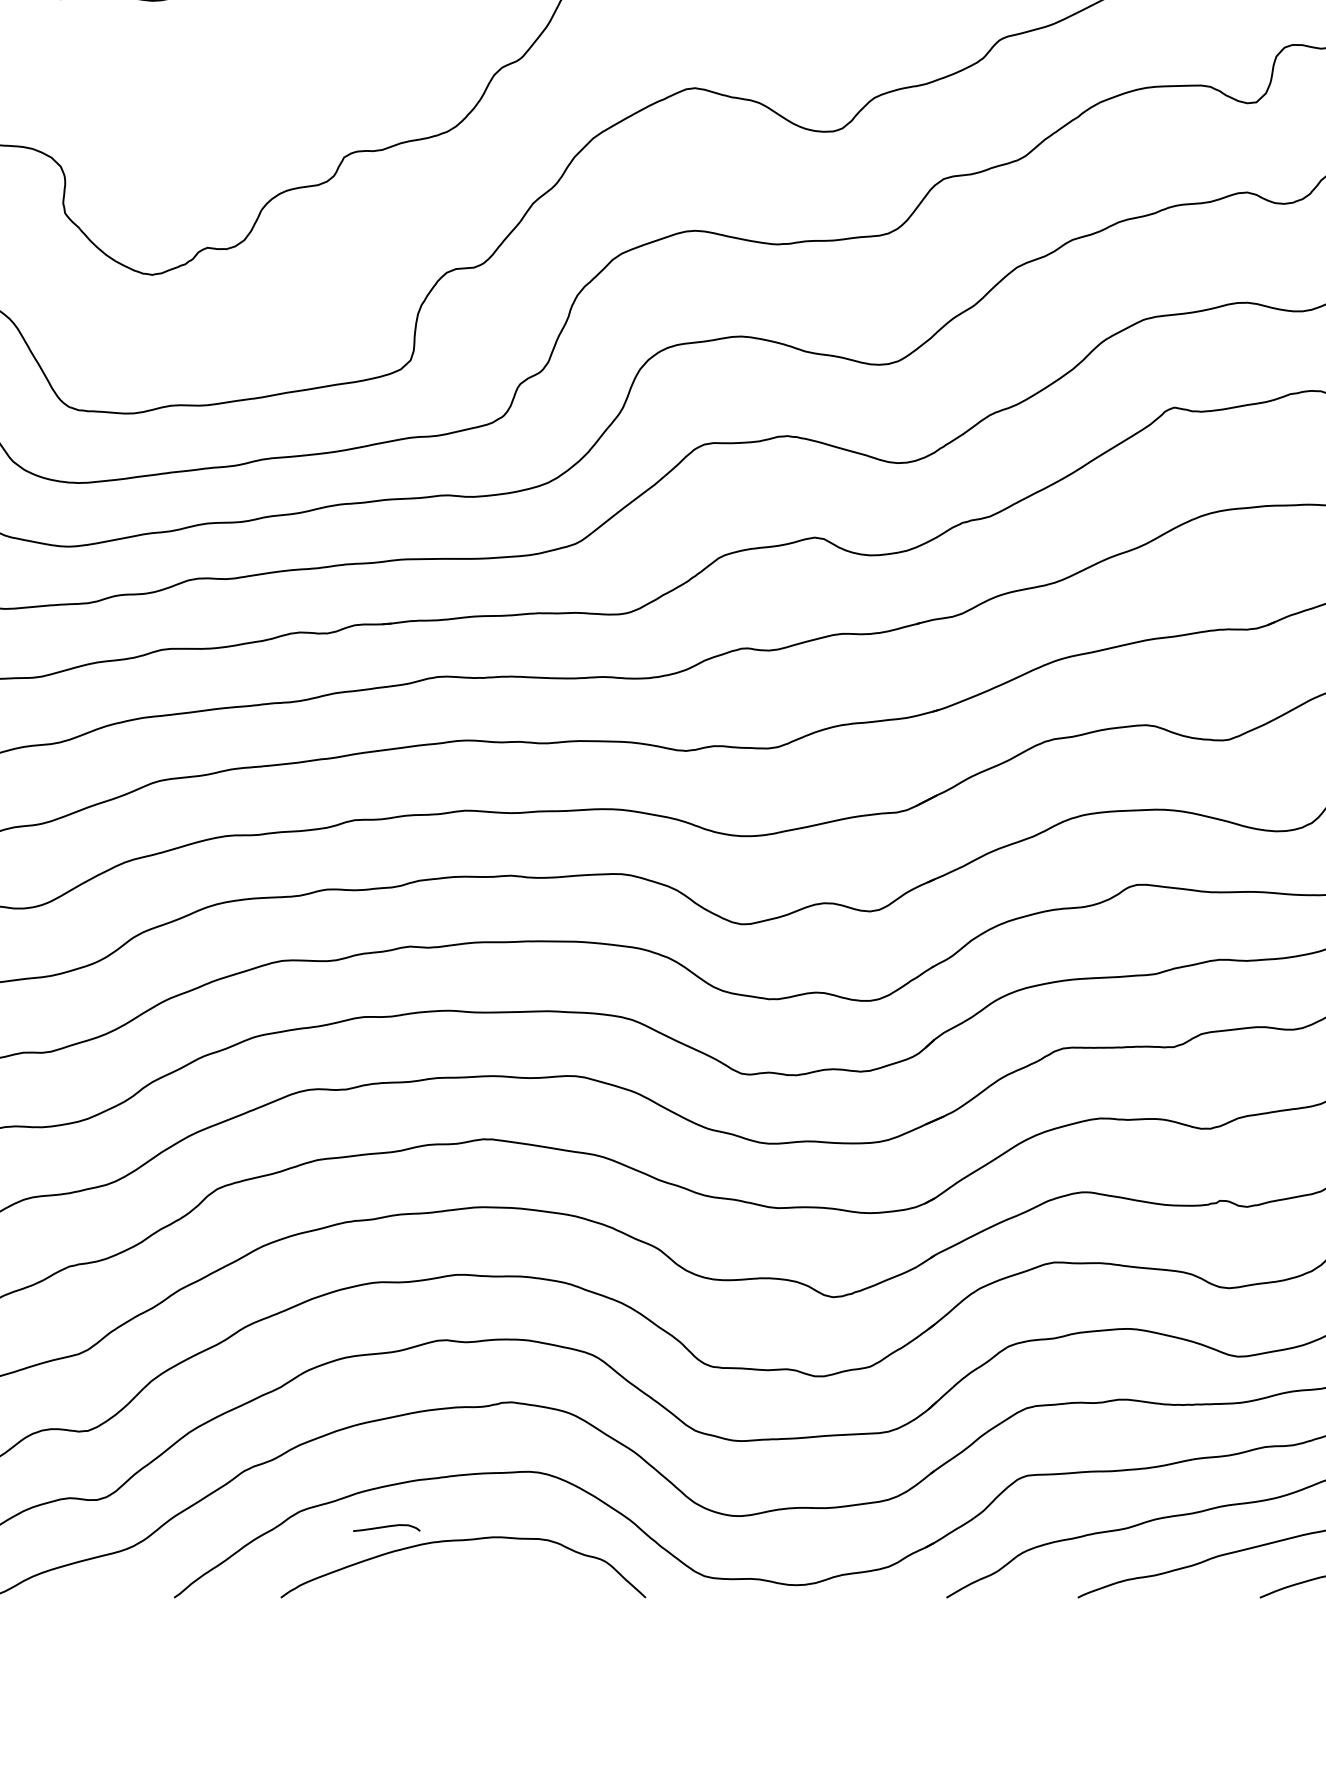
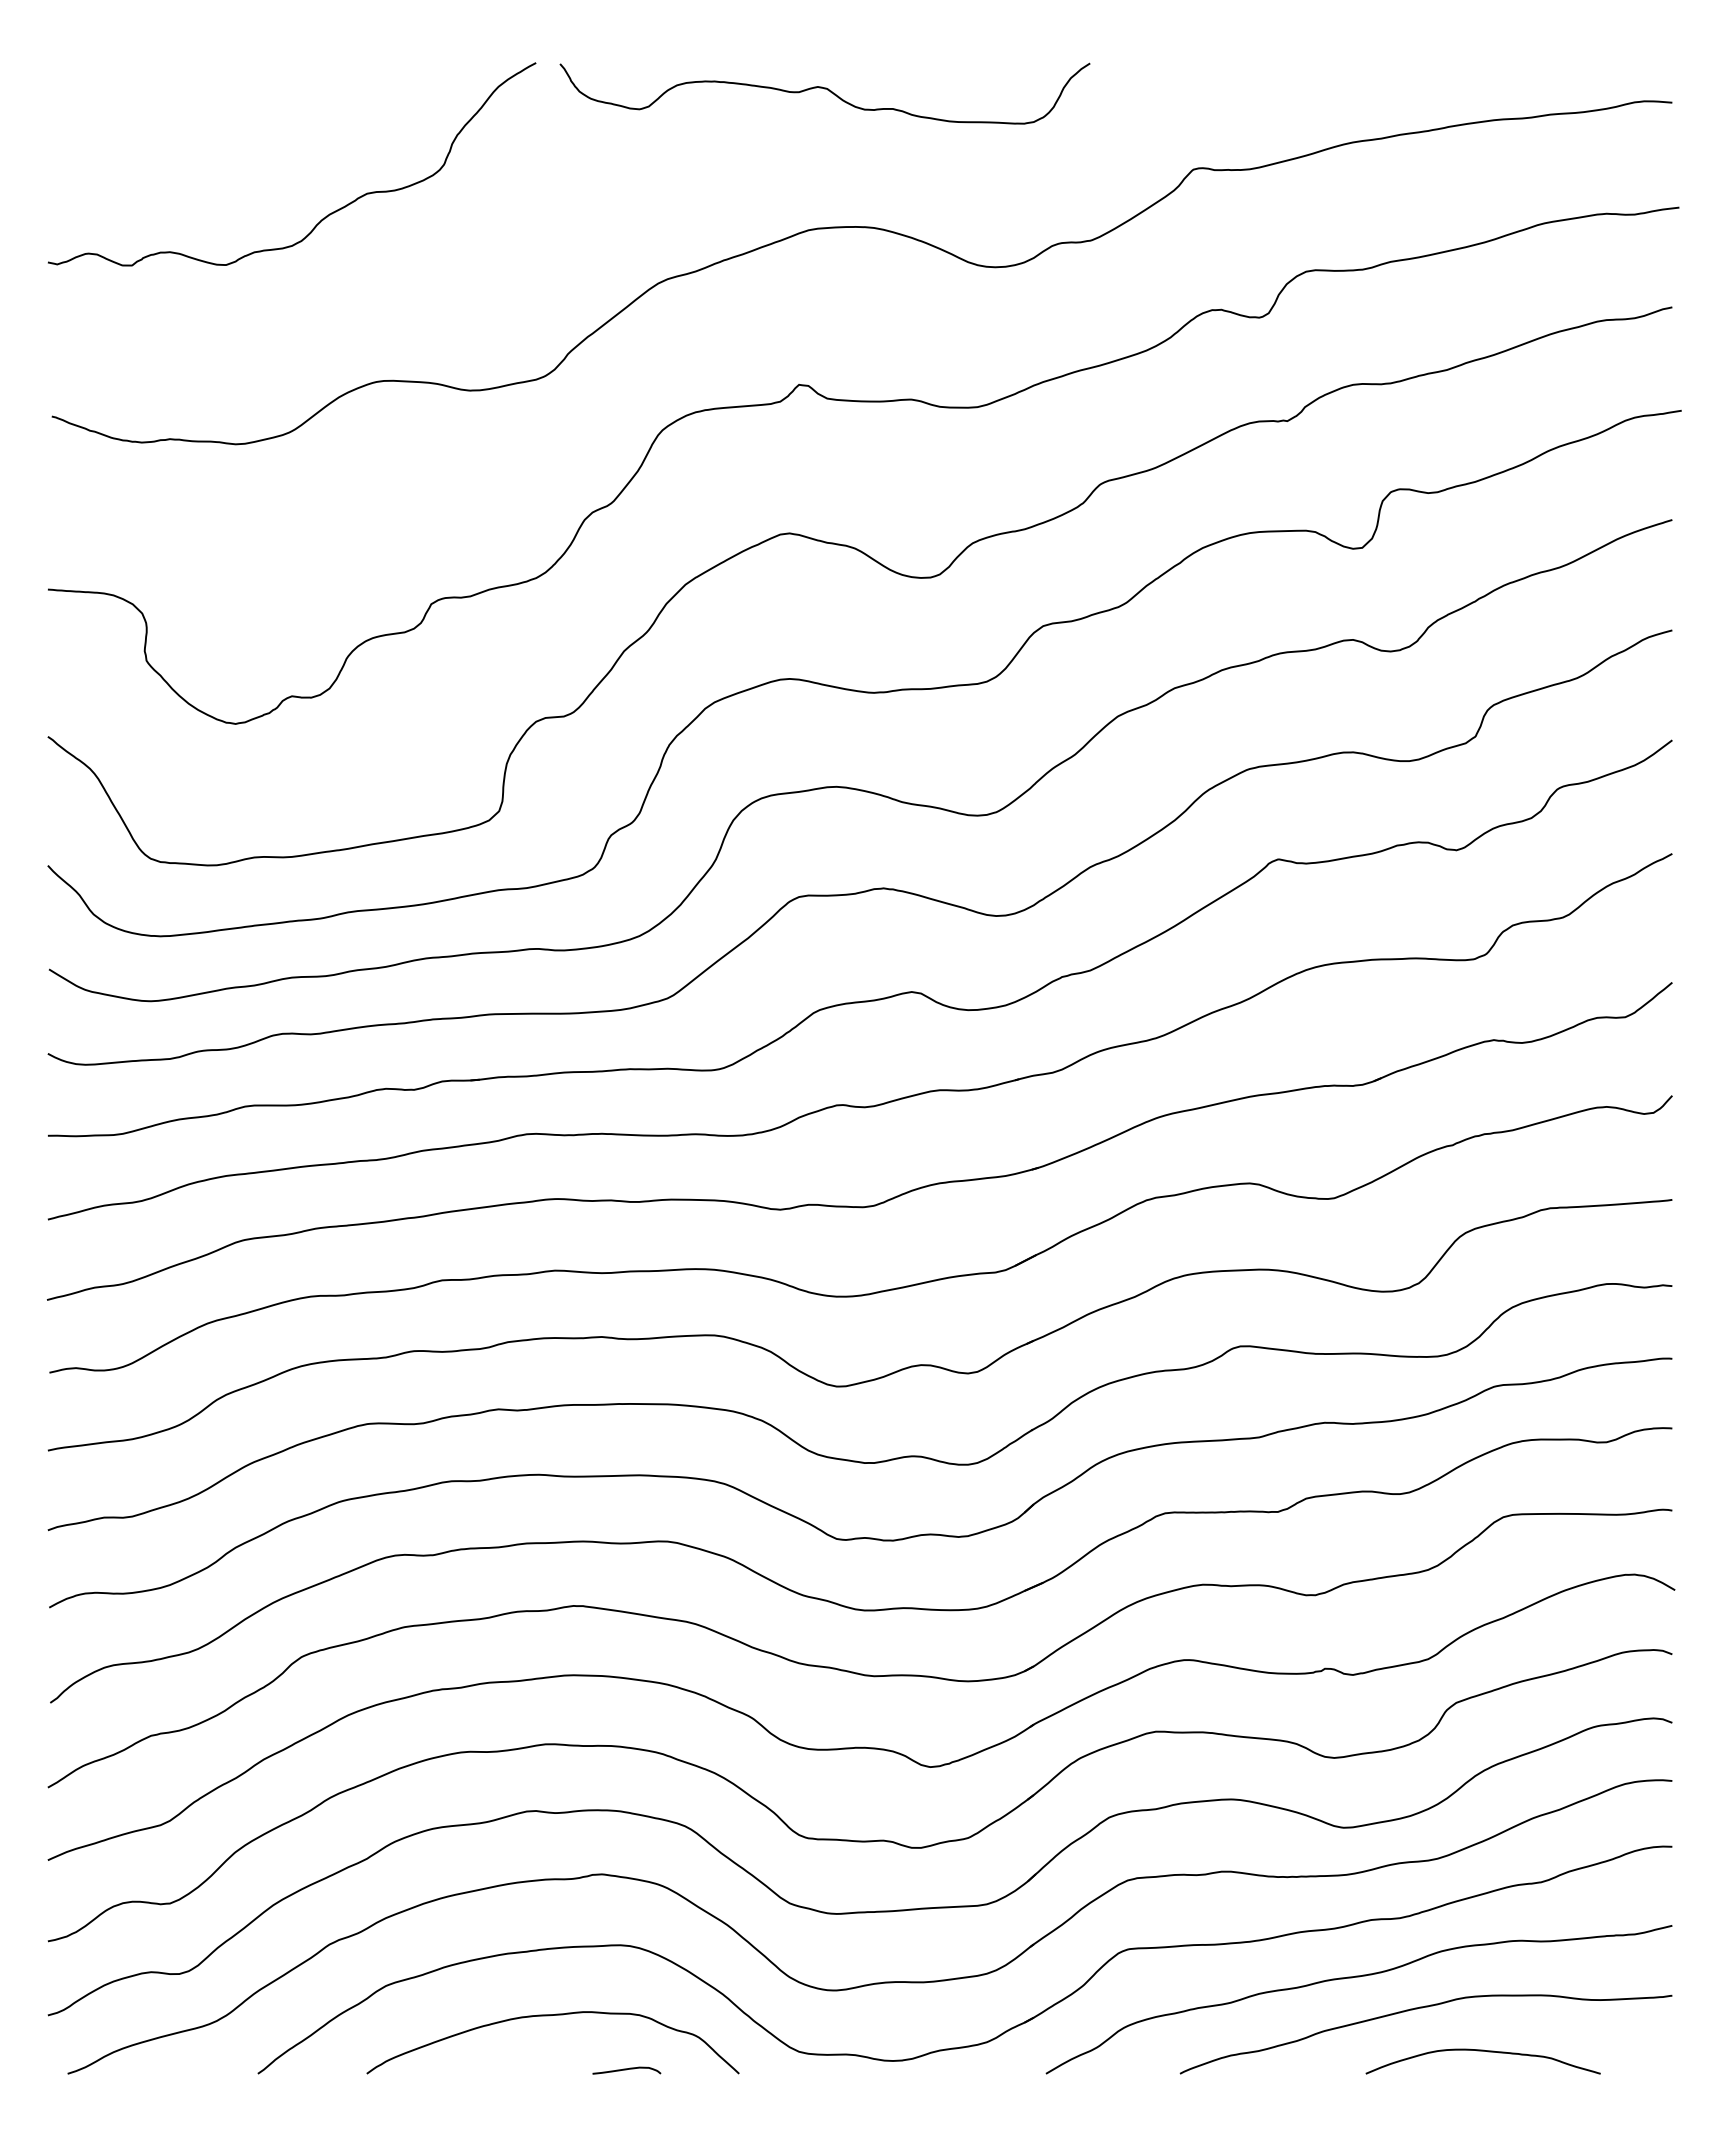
part: (386, 1527) -> (626, 2070), moved

